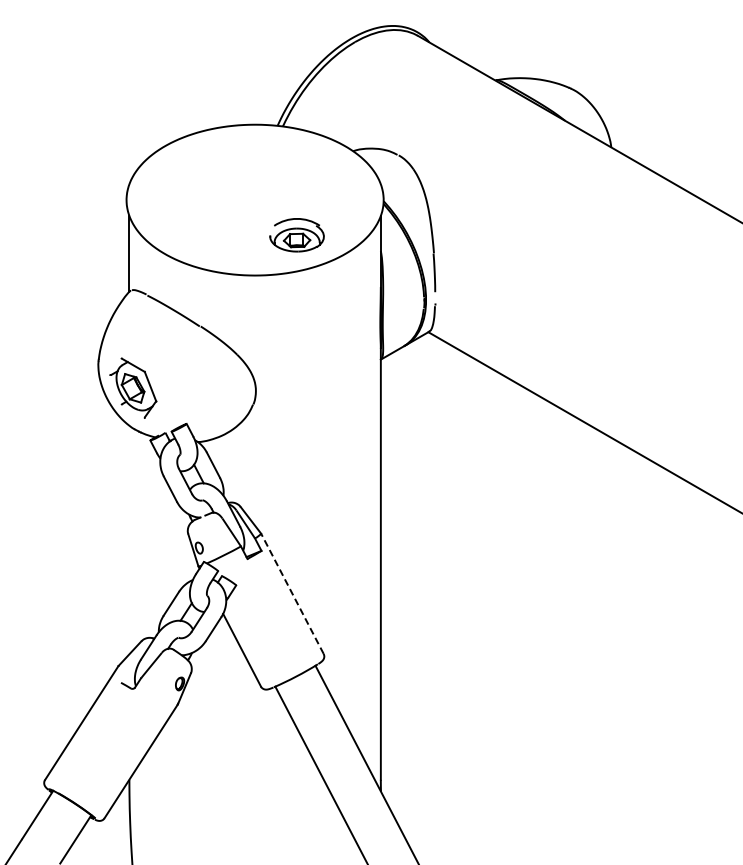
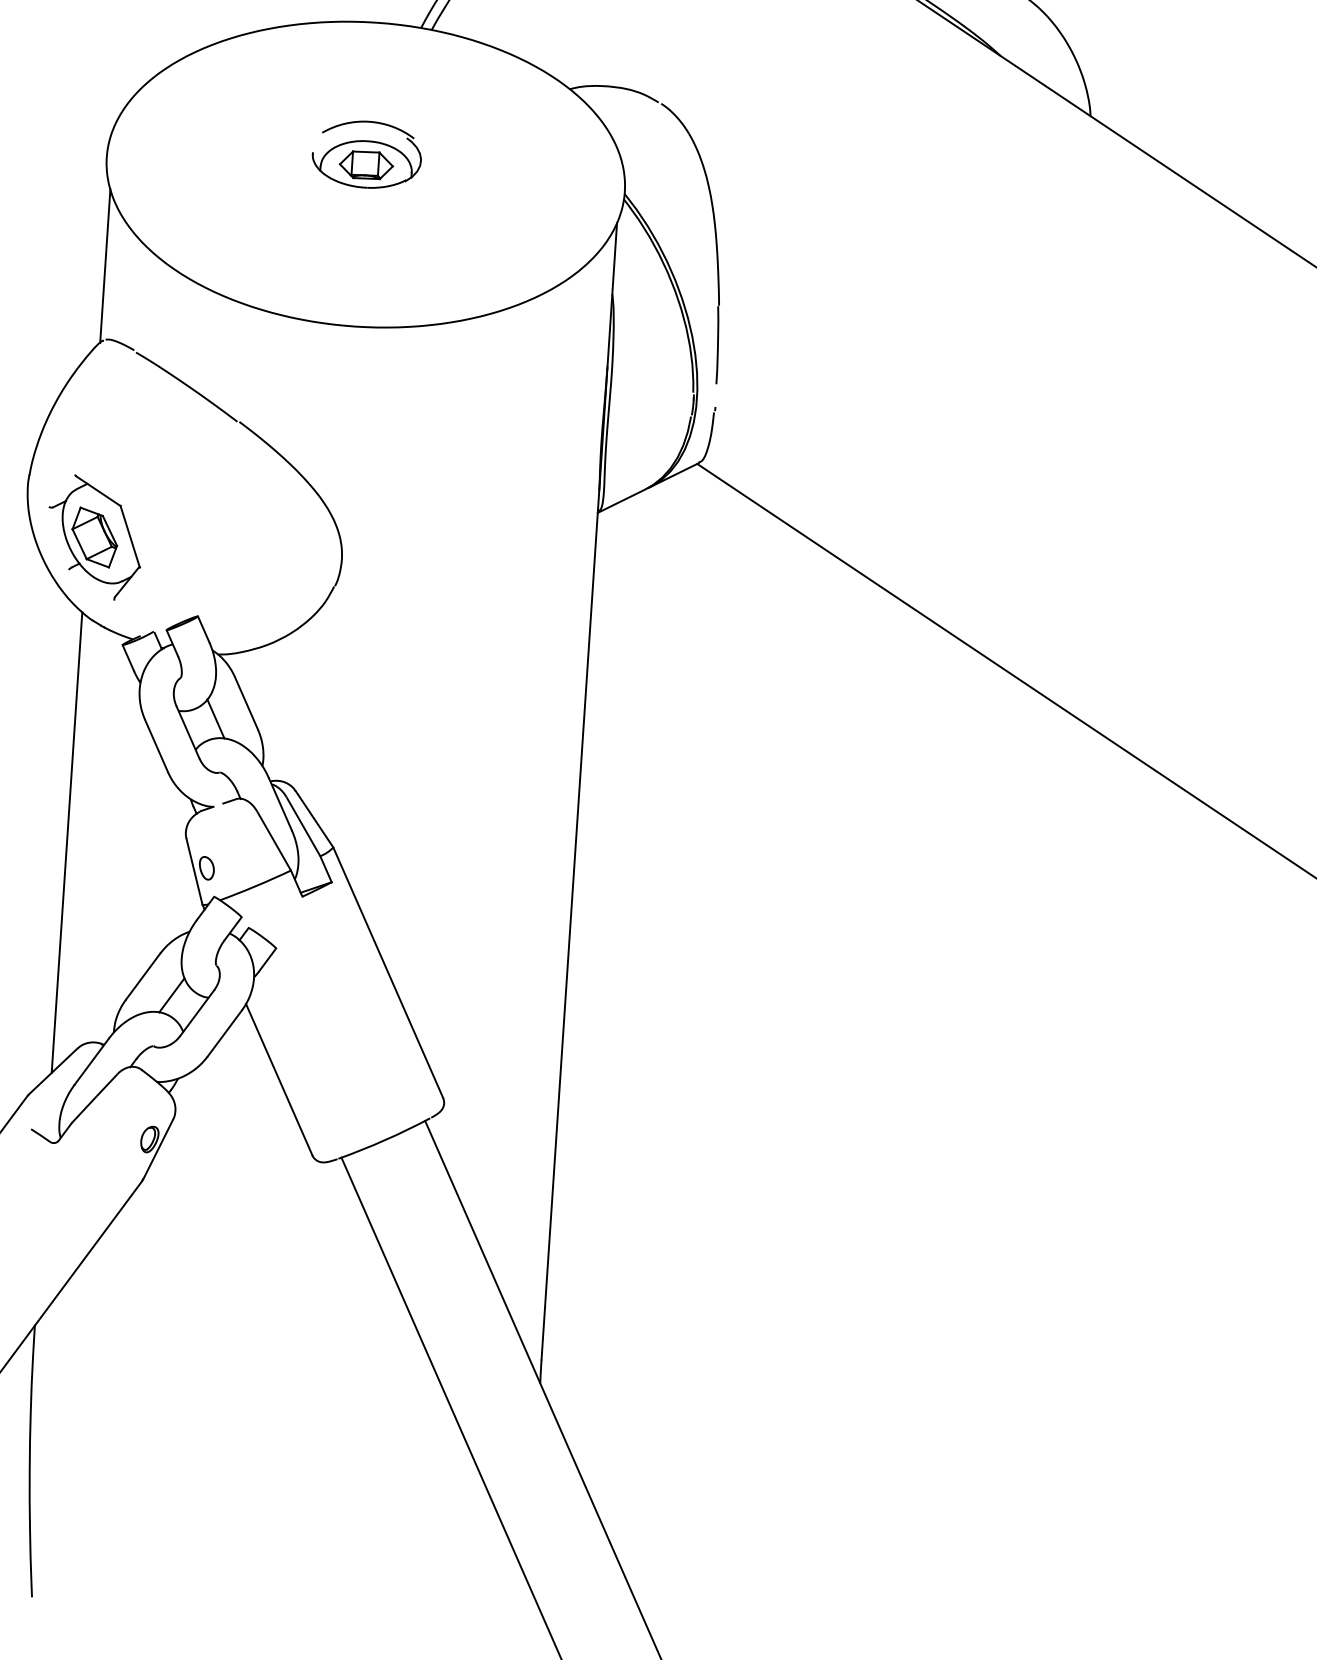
part: (296, 235) -> (365, 155), moved
line: (129, 539) -> (67, 841), added
line: (292, 593) -> (388, 972), dashed -> solid

